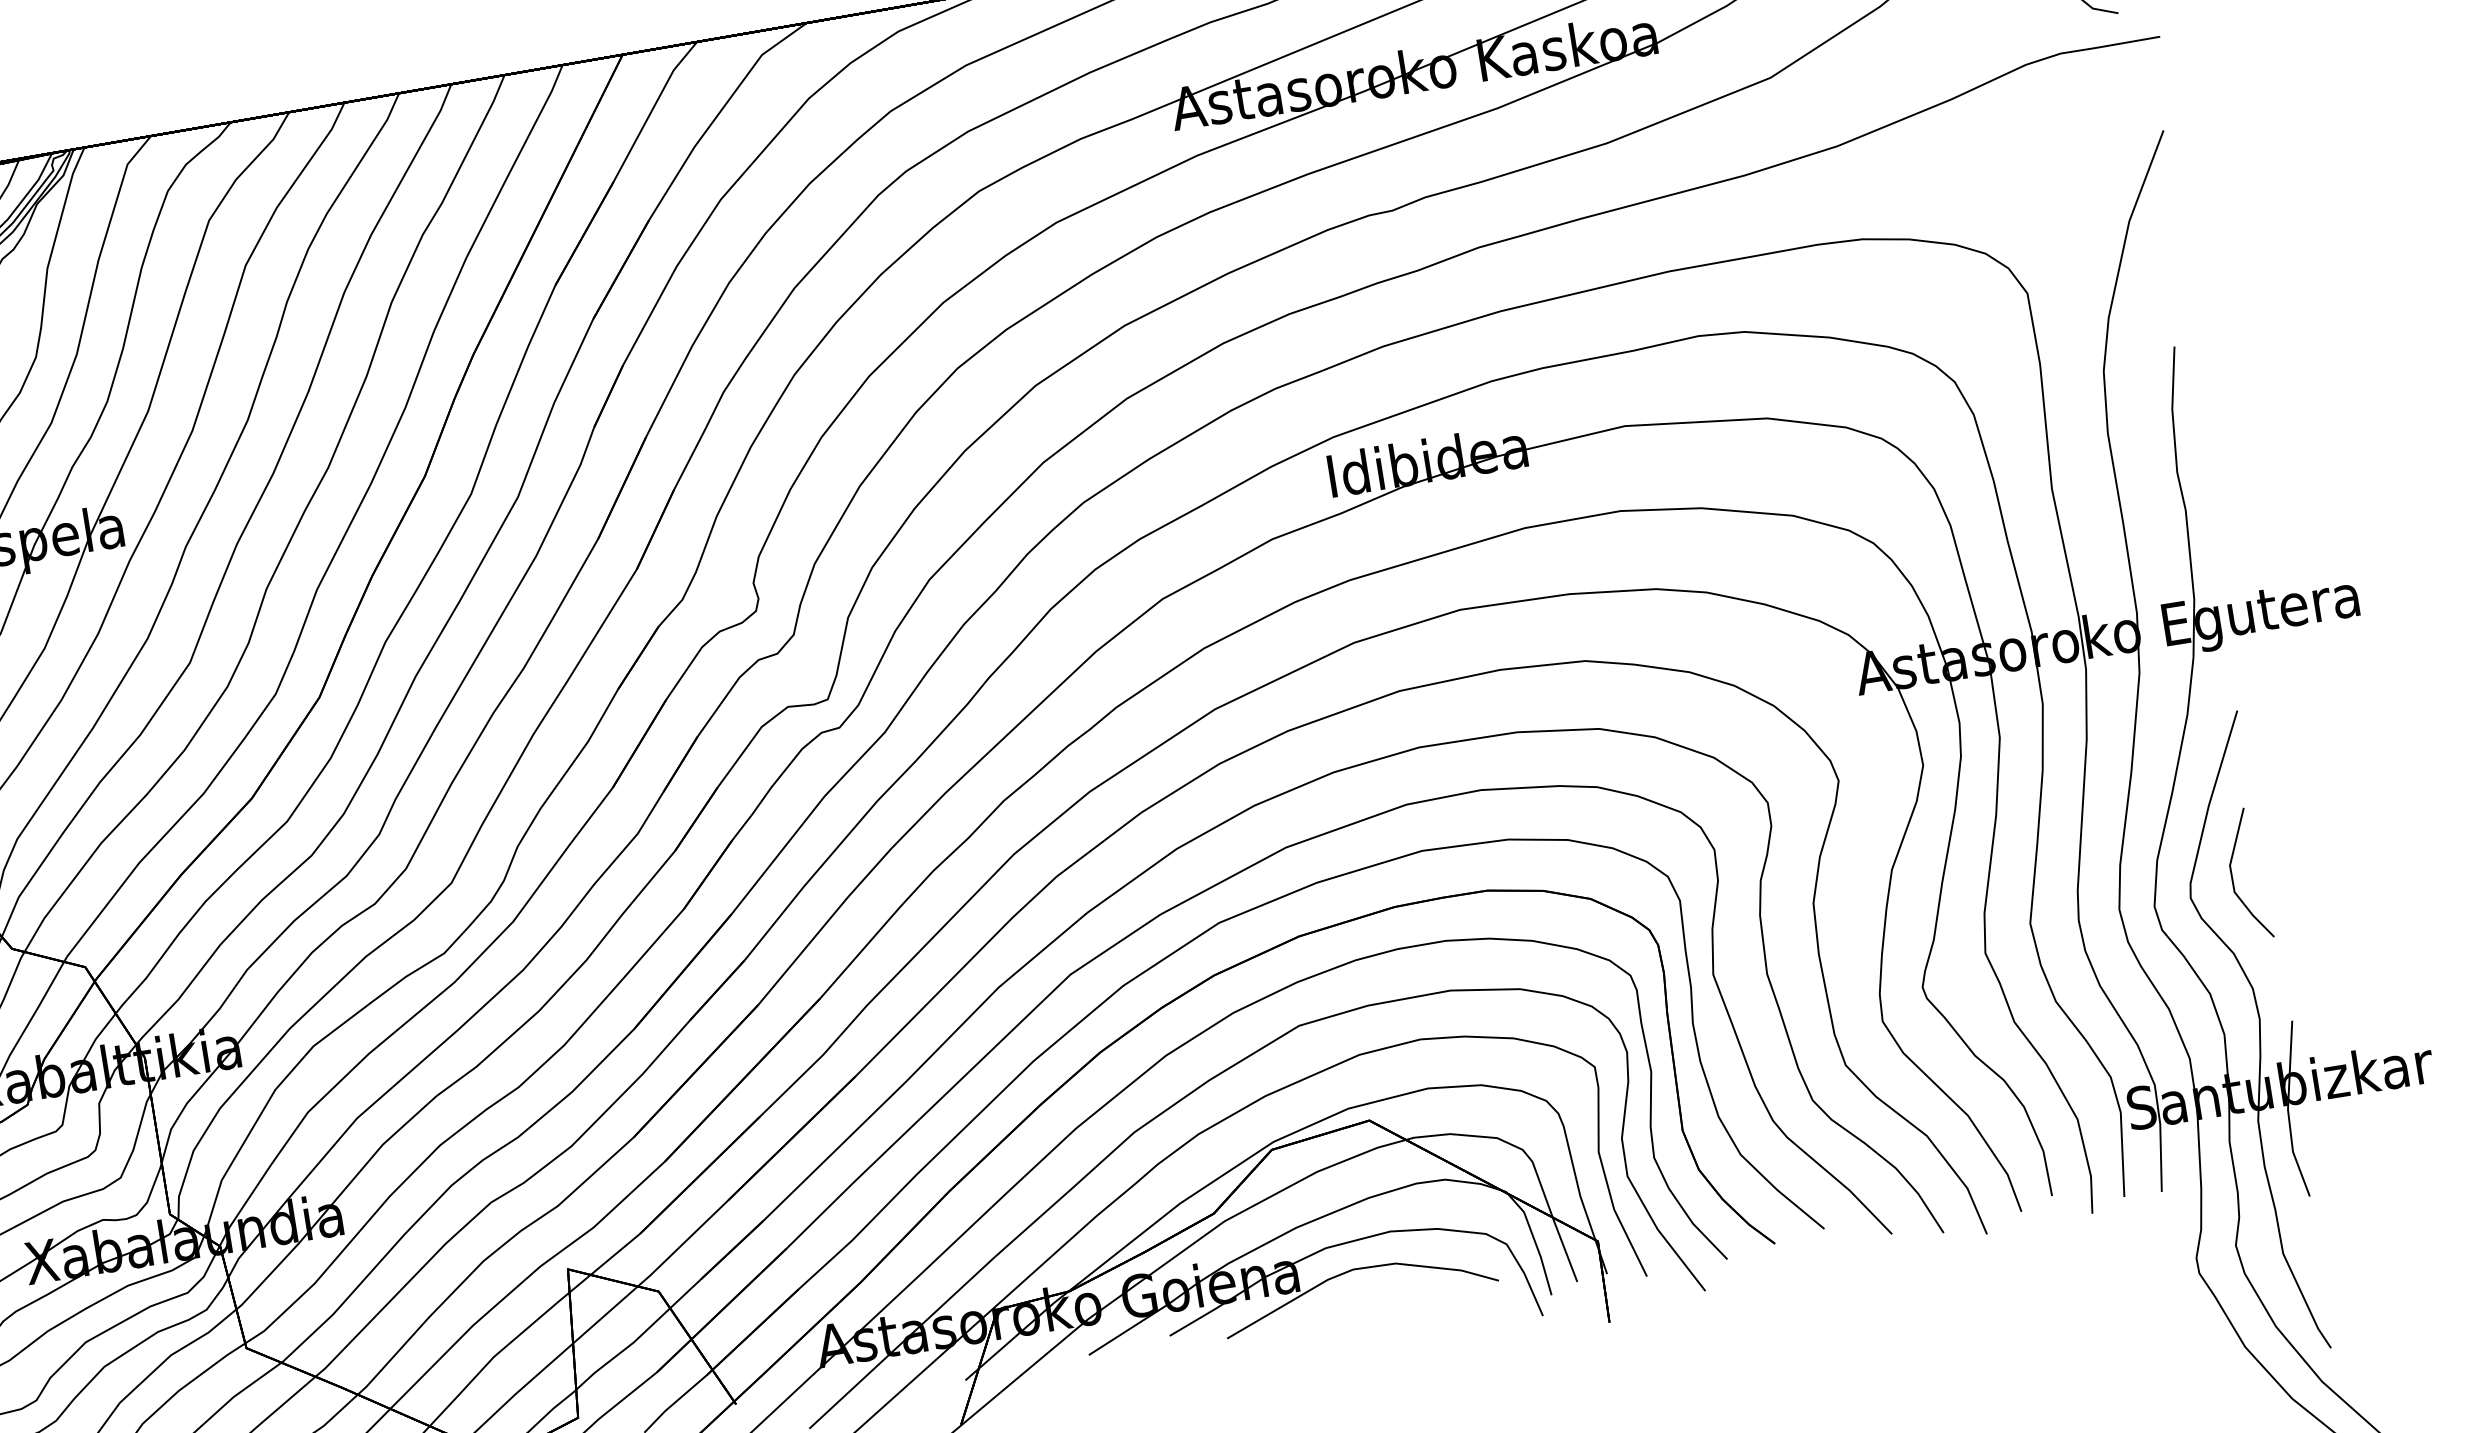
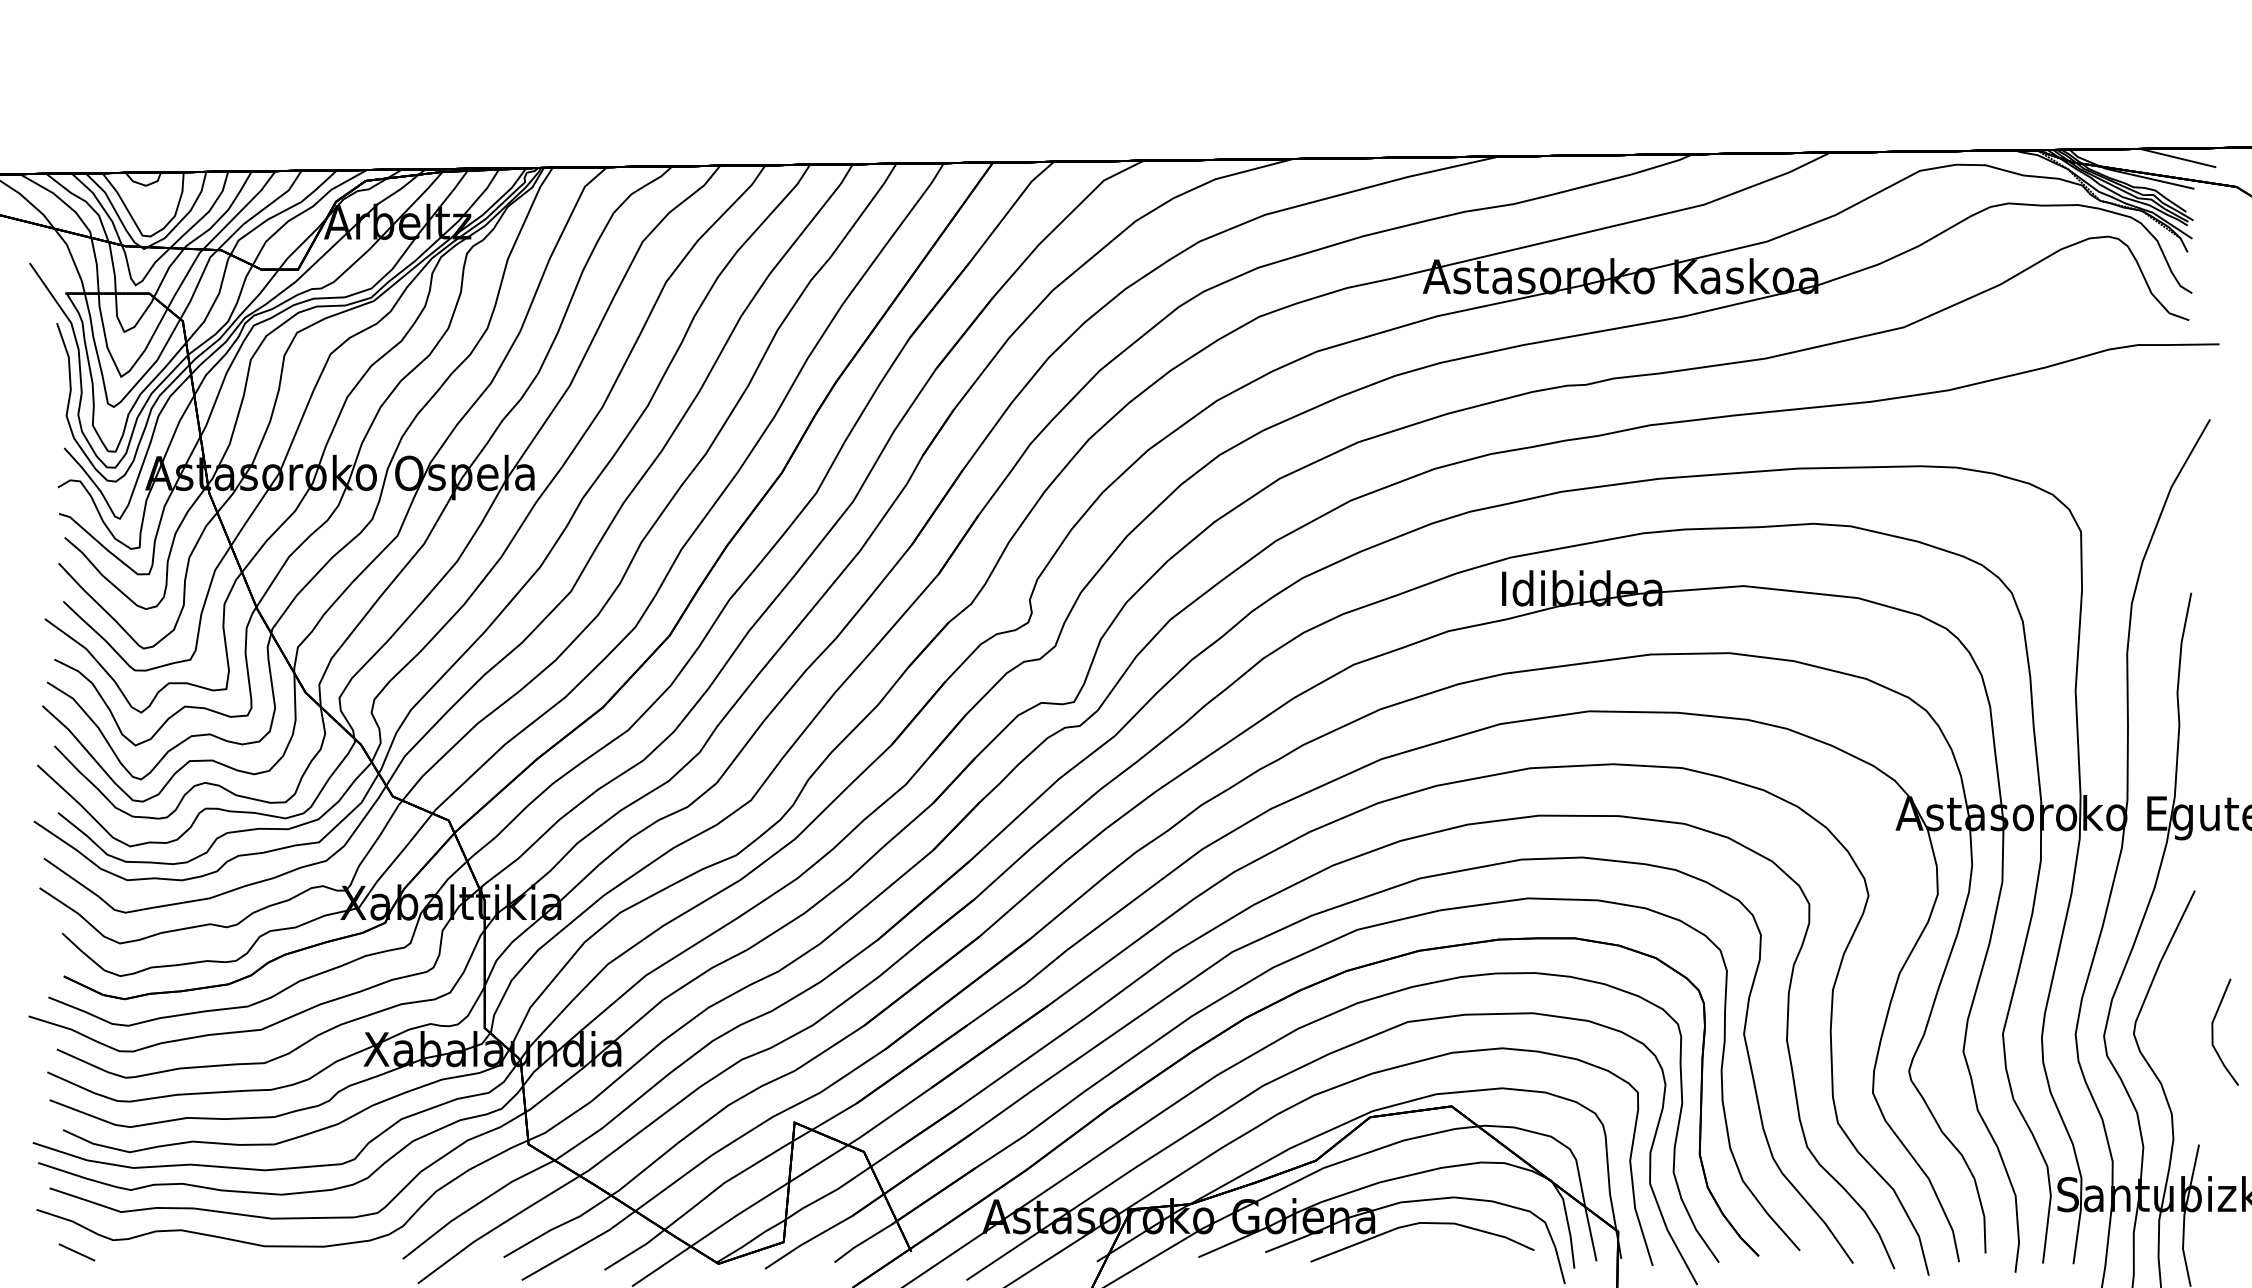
line: (2233, 875) -> (2213, 1031), moved

